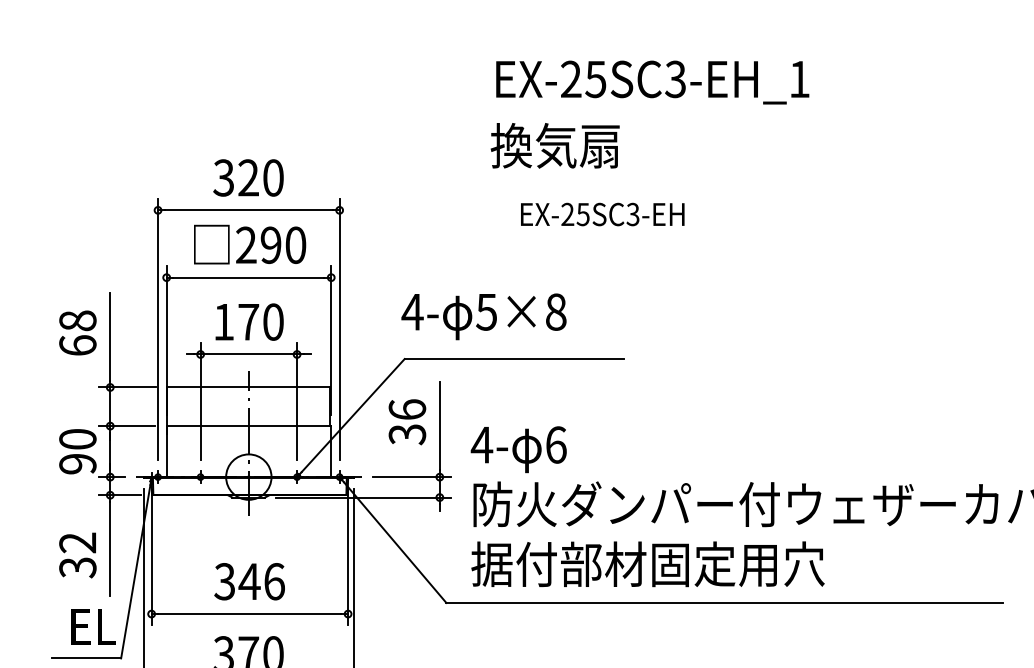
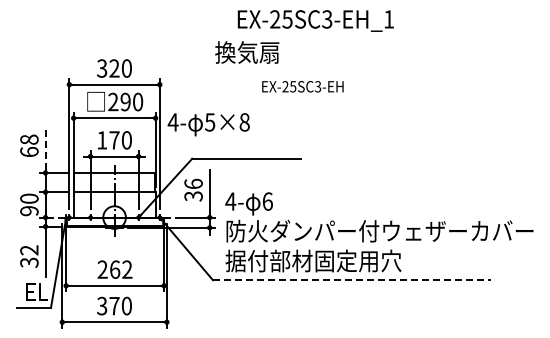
text: (555, 145) -> (247, 52), moved
text: (601, 213) -> (302, 86), moved
text: (483, 316) -> (208, 124), moved
line: (110, 336) -> (45, 147), solid -> dashed
text: (248, 581) -> (114, 269), 346 -> 262
line: (724, 603) -> (351, 280), solid -> dashed

